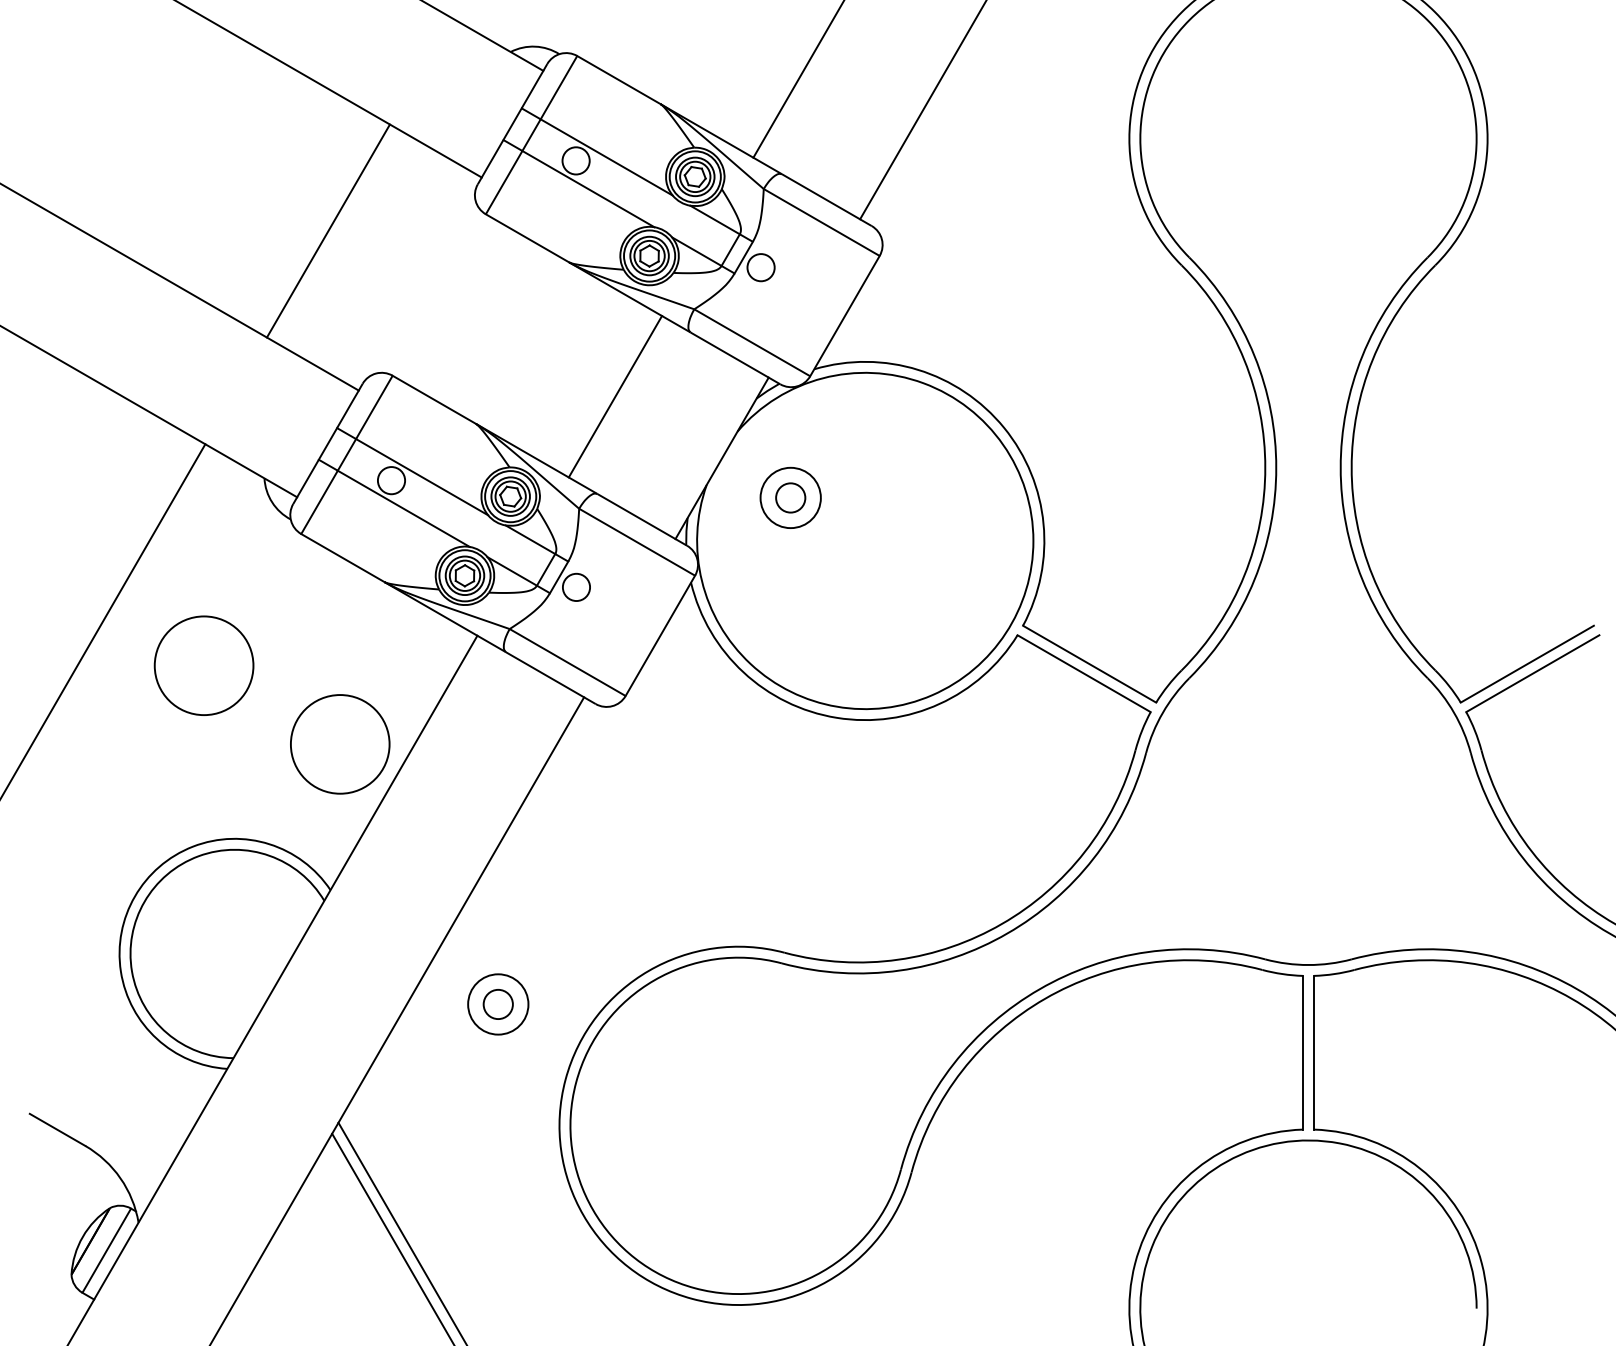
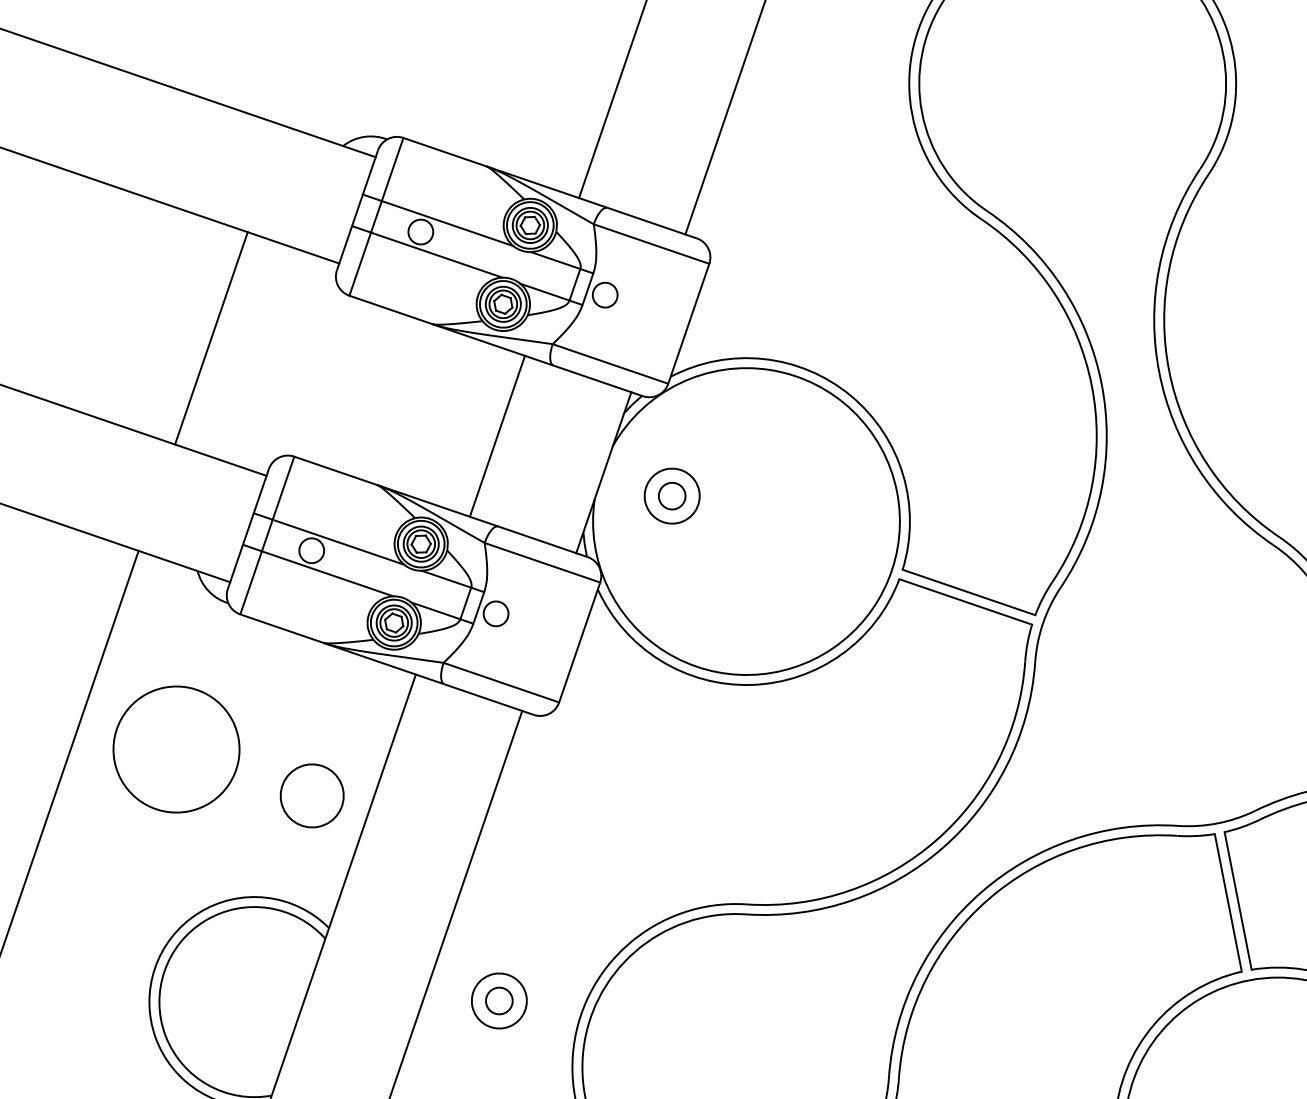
circle: (203, 665) -> (175, 749), size x1.4
circle: (340, 744) -> (312, 795), size x0.7

